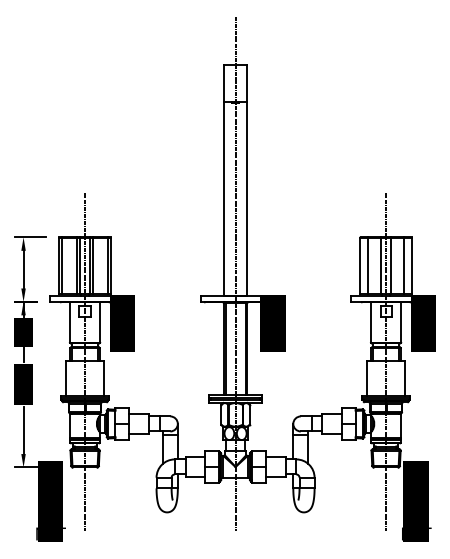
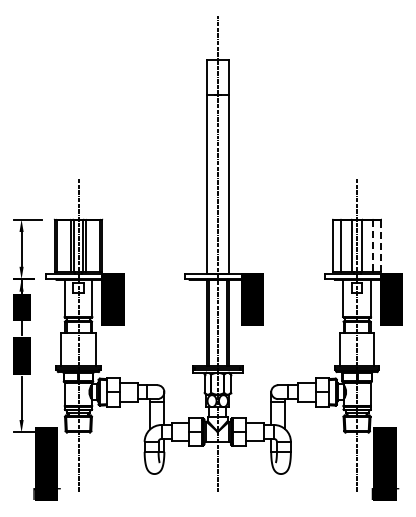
line: (411, 265) -> (380, 245), solid -> dashed
line: (403, 266) -> (373, 246), solid -> dashed

